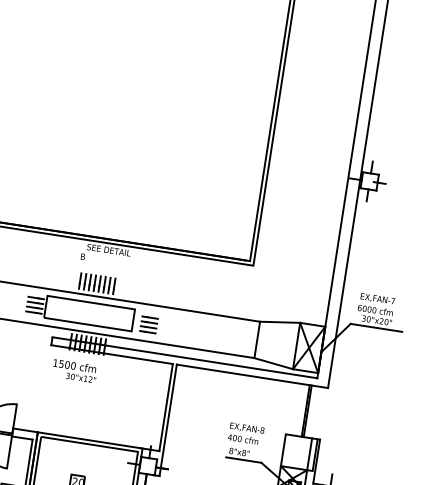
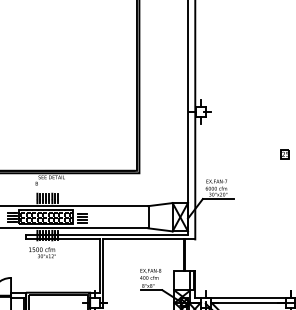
hatch: (88, 312) -> (45, 216), added

